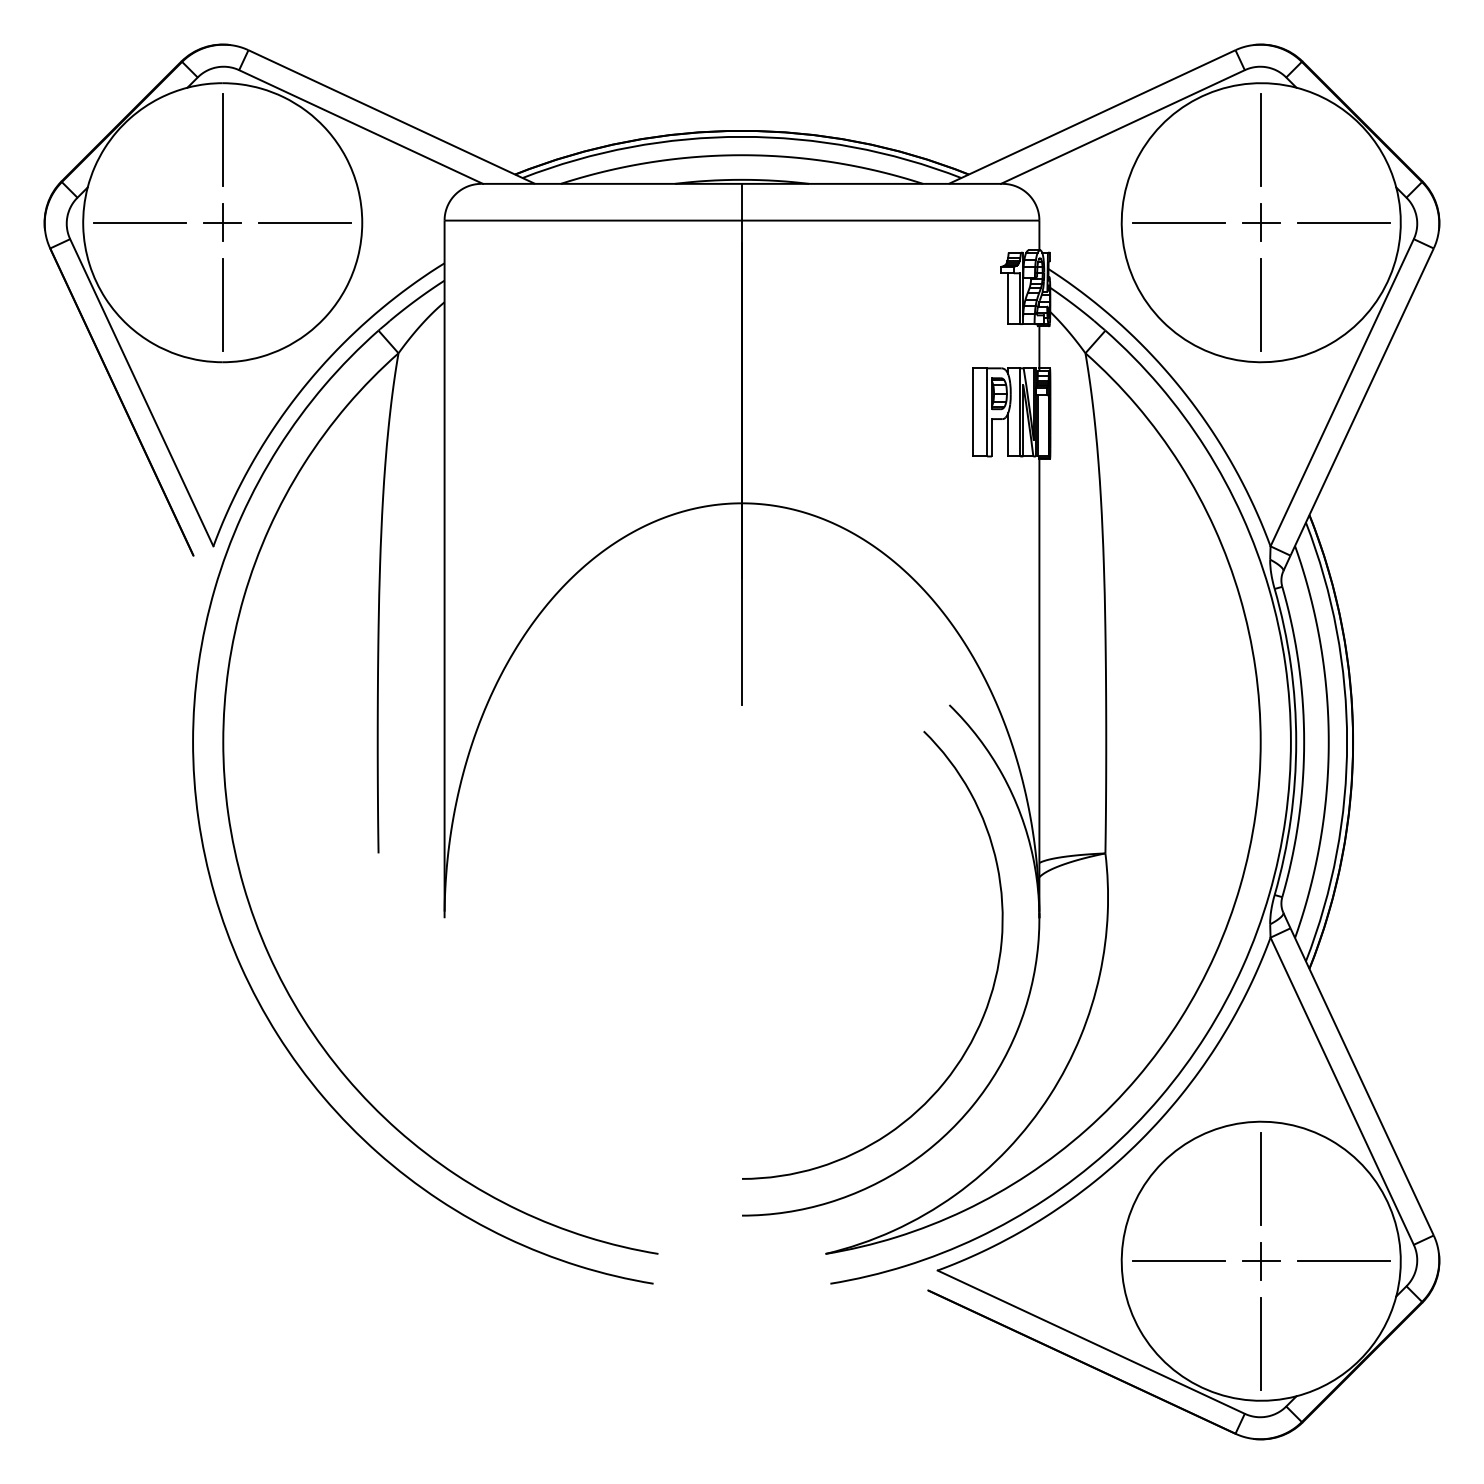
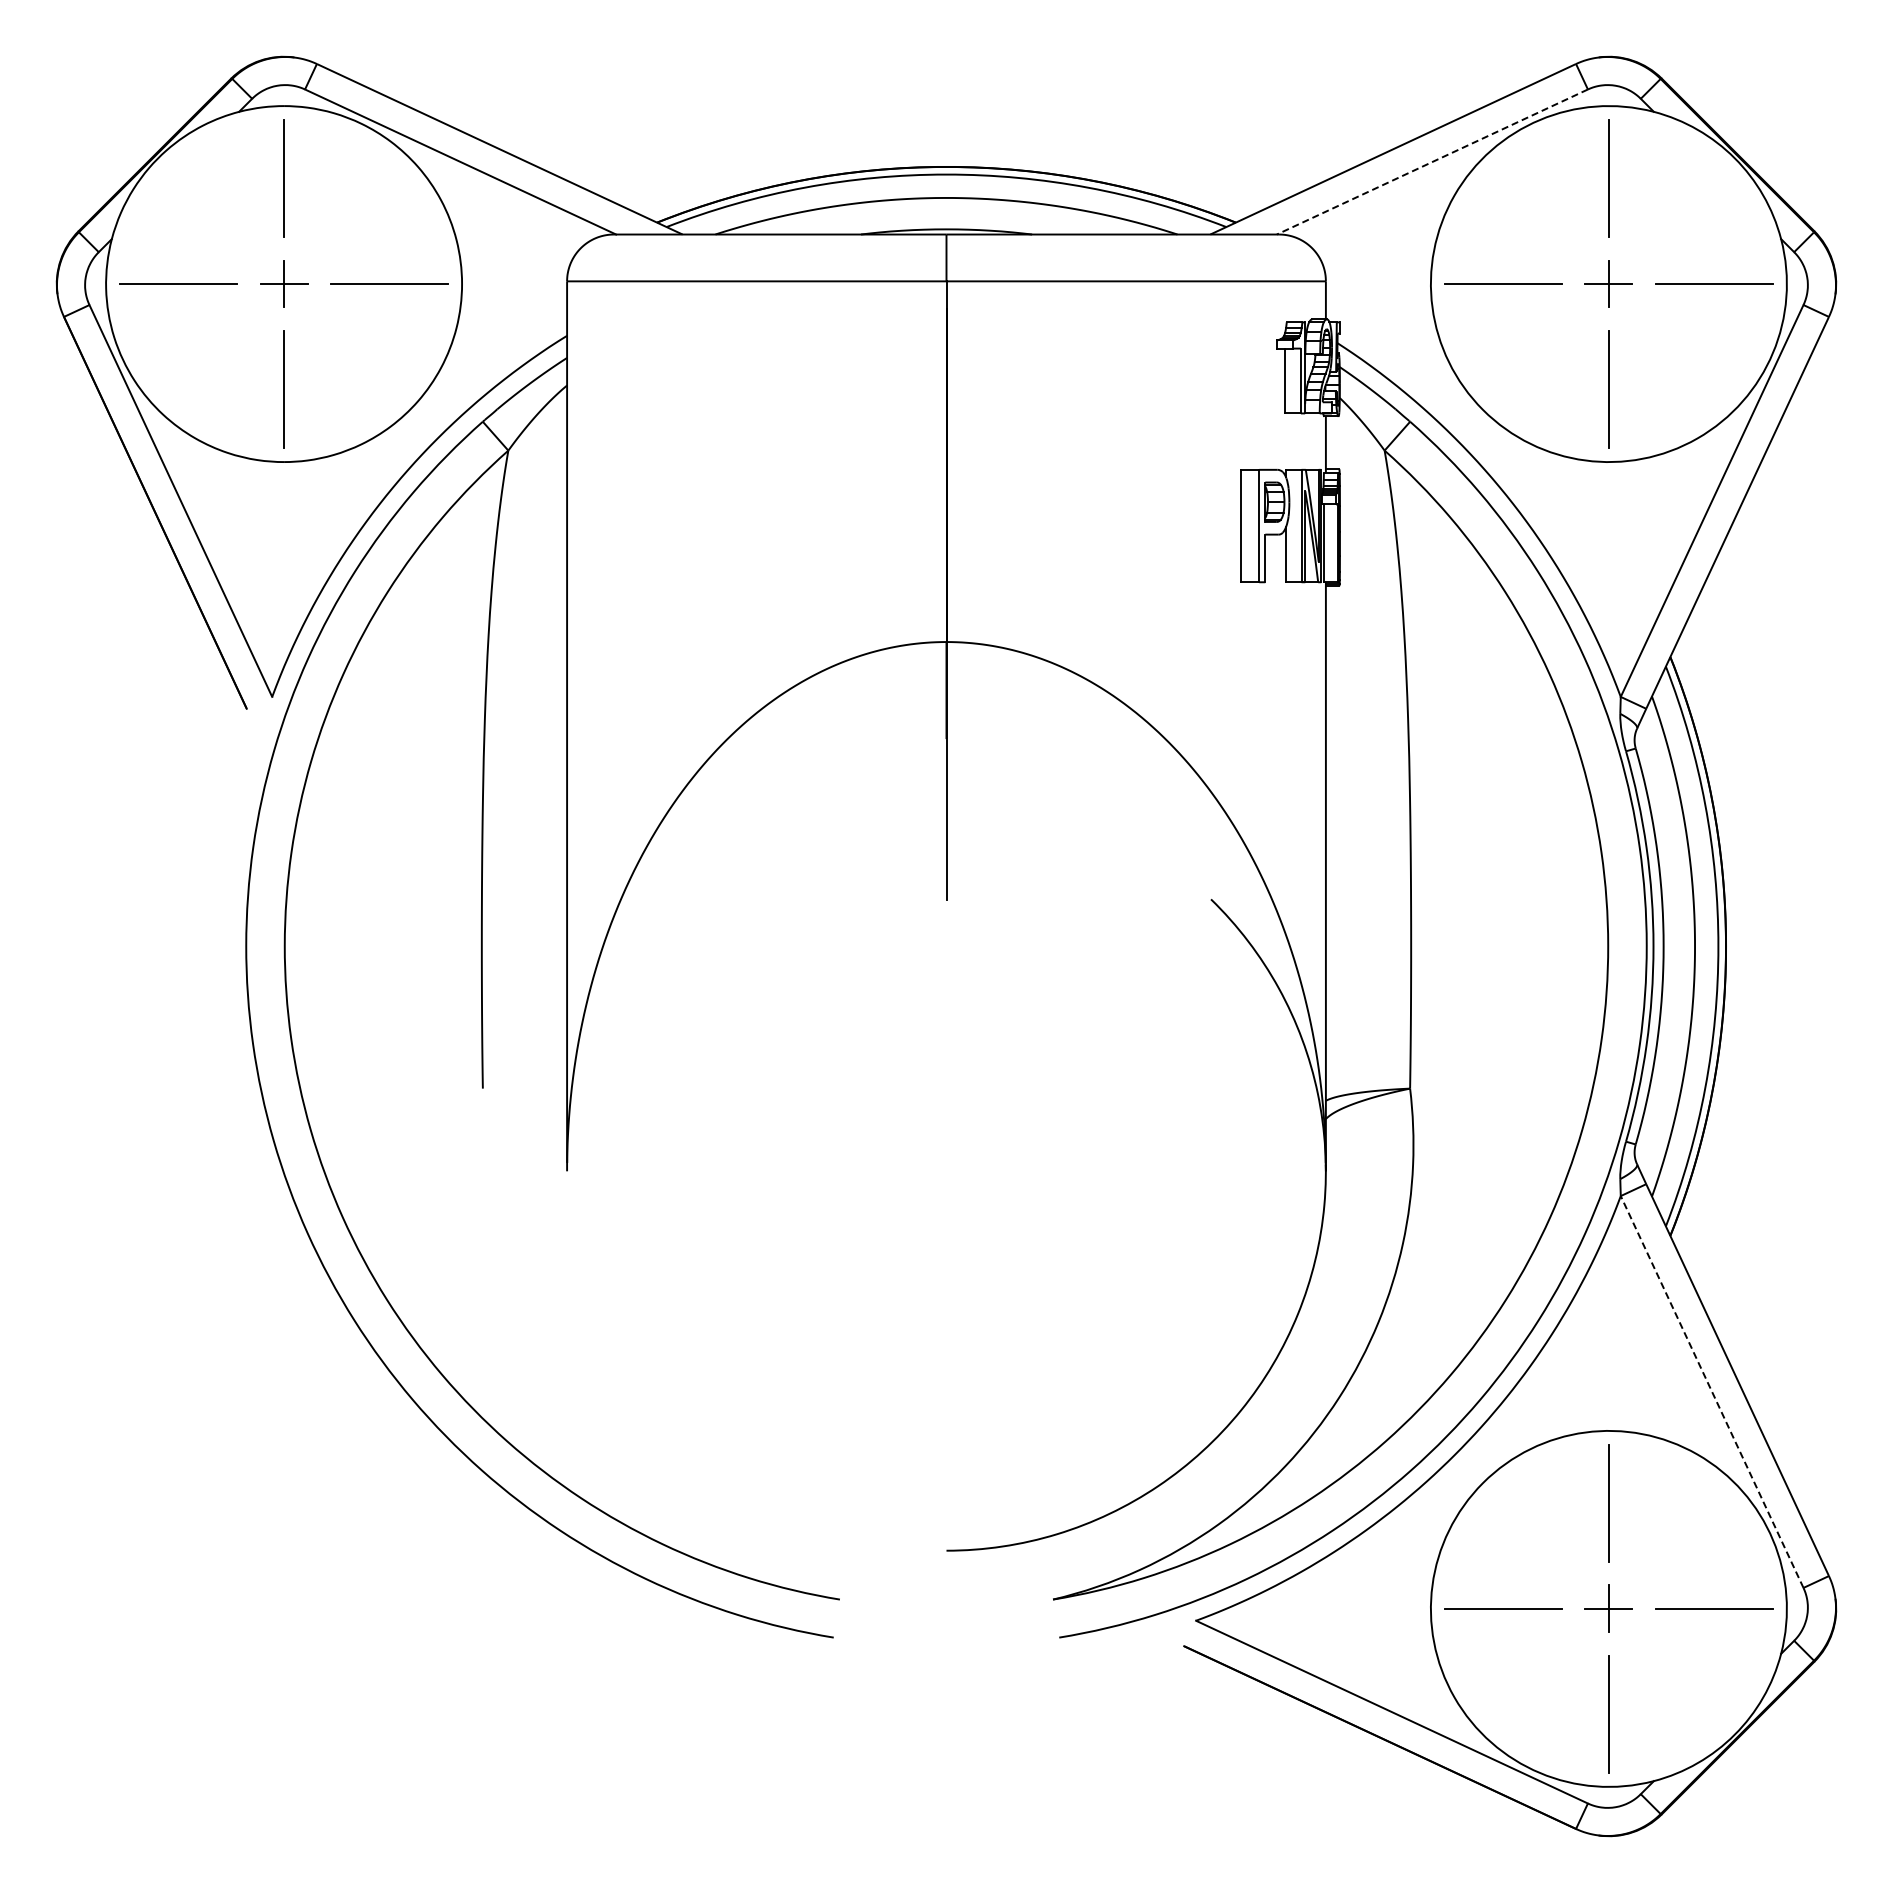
line: (1122, 127) -> (1432, 162), solid -> dashed
curve: (992, 988) -> (1265, 1260), removed
line: (1341, 1090) -> (1711, 1391), solid -> dashed

